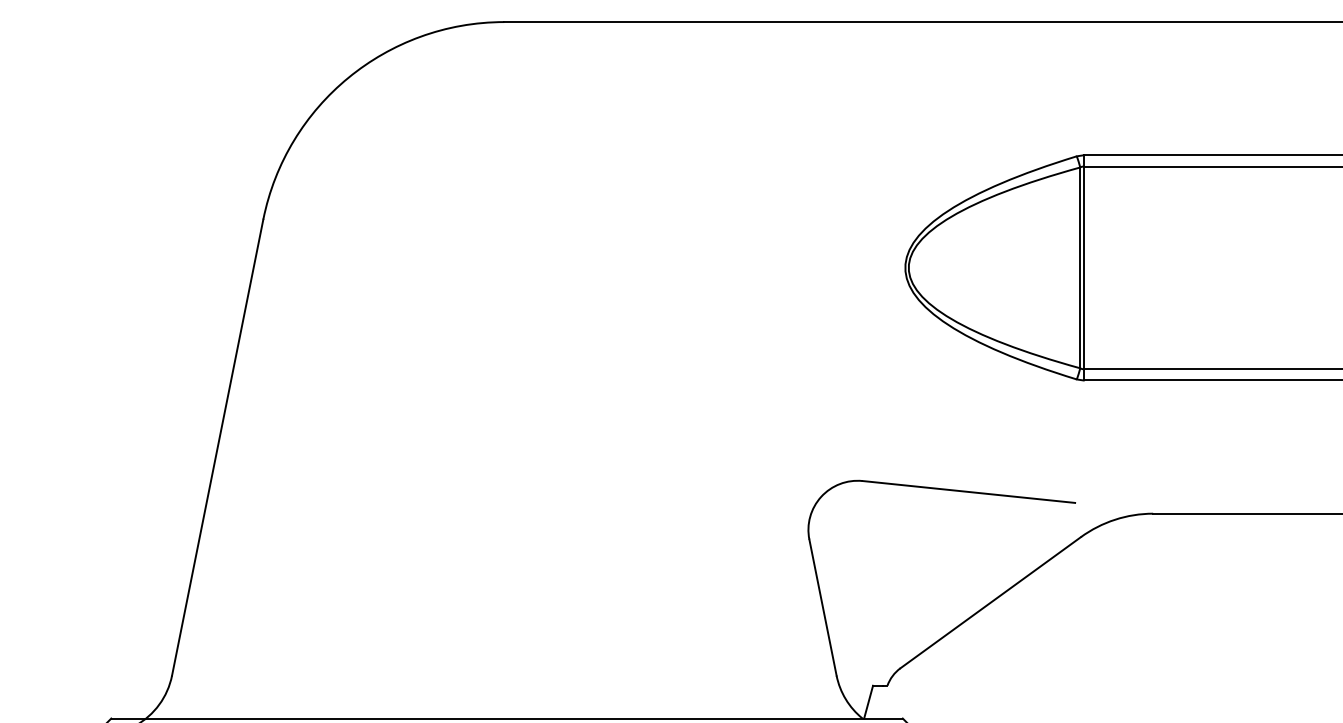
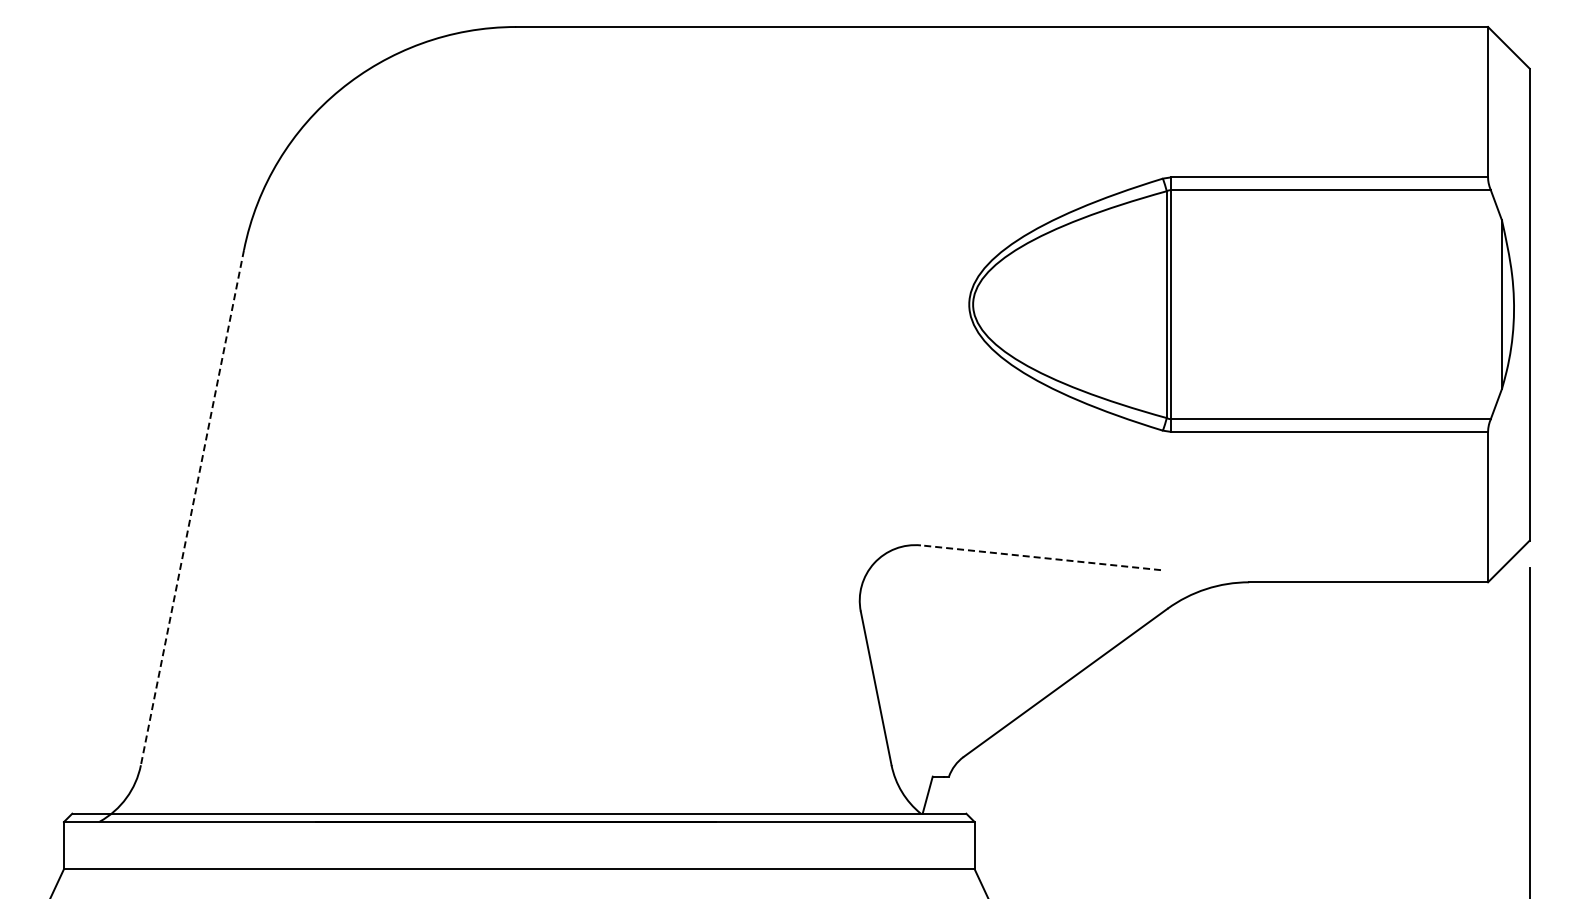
line: (217, 447) -> (192, 507), solid -> dashed
line: (968, 491) -> (1040, 557), solid -> dashed

